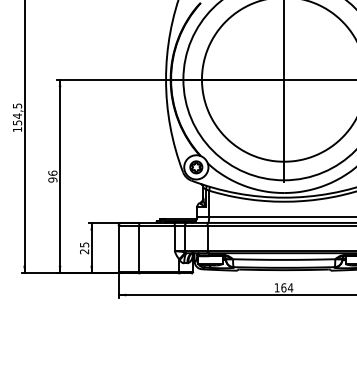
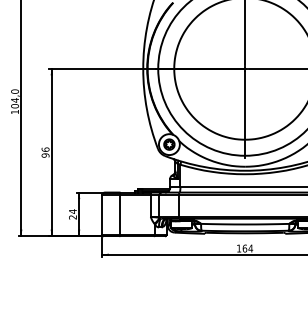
text: (17, 114) -> (15, 98), 154,5 -> 104,0
text: (84, 244) -> (72, 211), 25 -> 24

